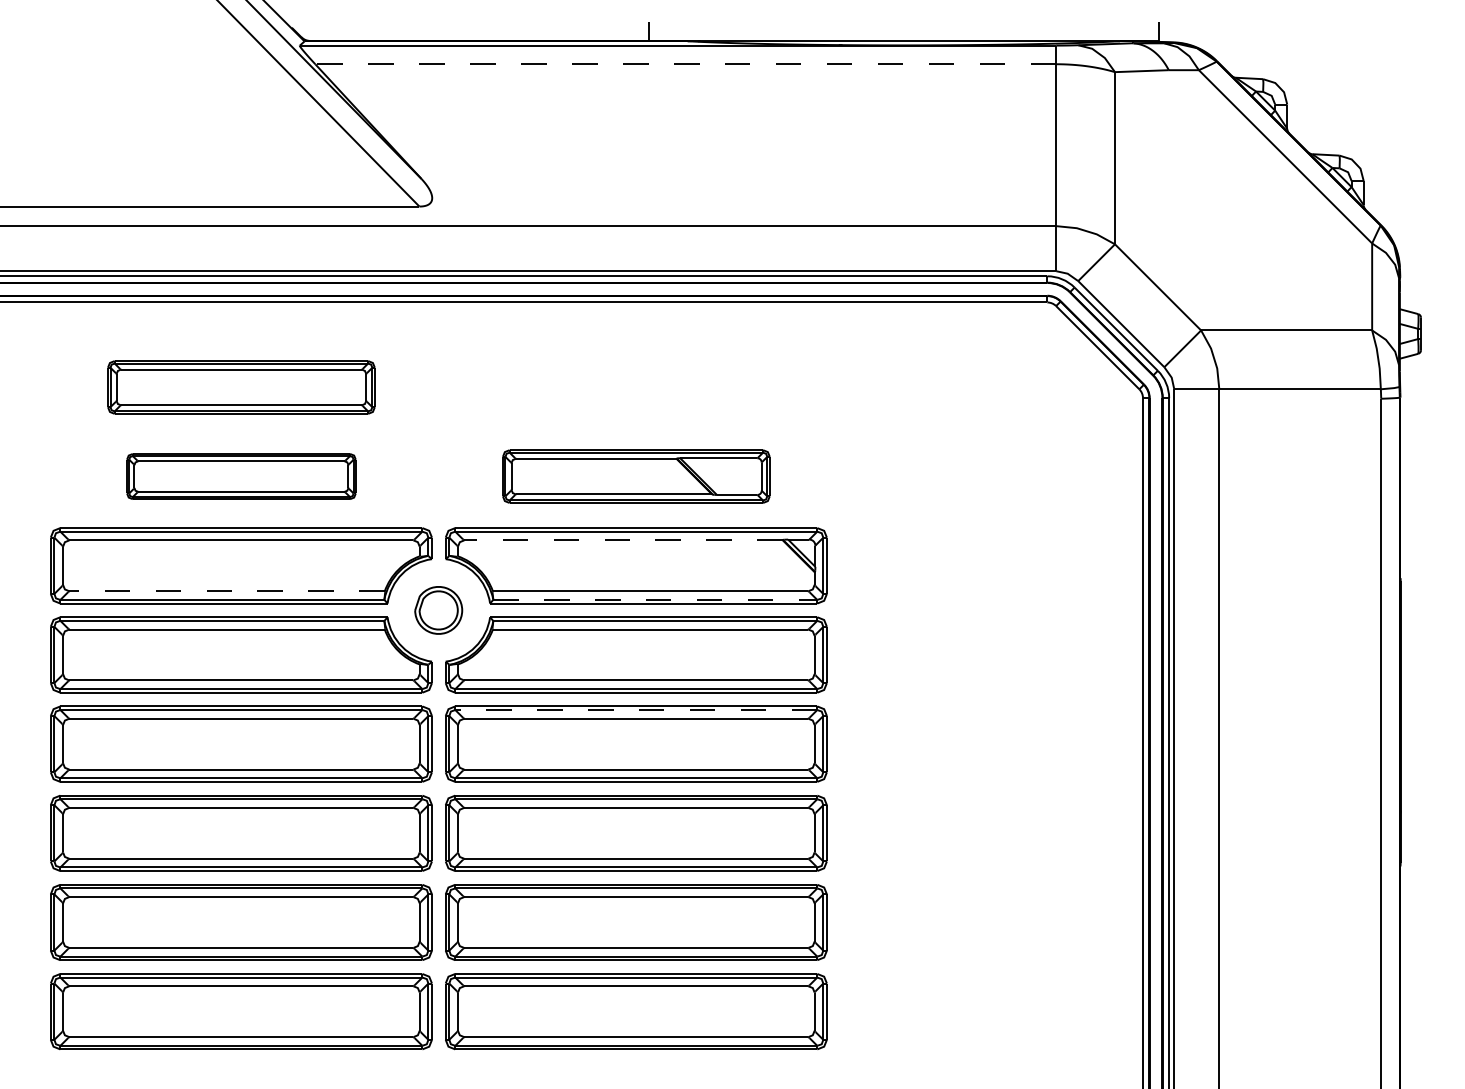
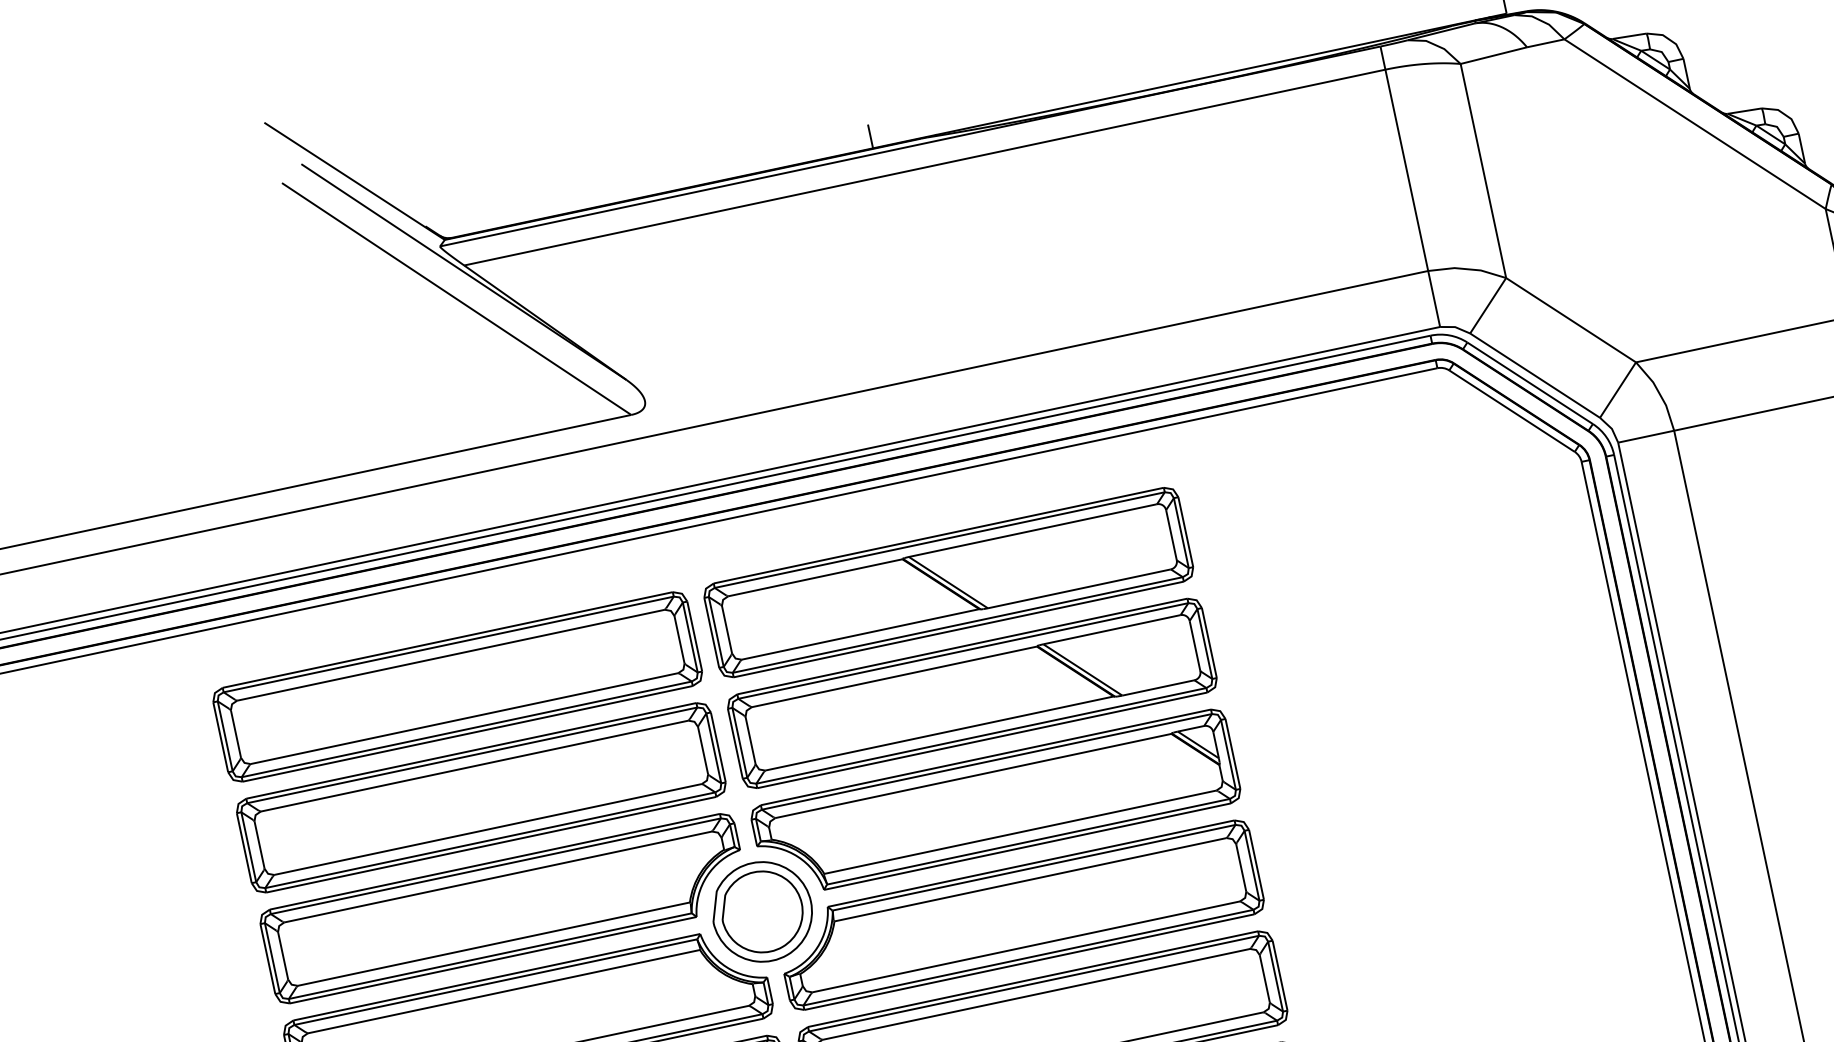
line: (685, 64) -> (924, 167), dashed -> solid
part: (241, 387) -> (457, 686), size x1.43
part: (636, 387) -> (949, 582), added
part: (241, 476) -> (481, 797), size x1.67
part: (636, 476) -> (972, 693), size x1.43
line: (623, 540) -> (973, 776), dashed -> solid
line: (227, 591) -> (494, 944), dashed -> solid
line: (655, 599) -> (1028, 841), dashed -> solid
part: (438, 610) -> (761, 912), size x1.67
line: (636, 710) -> (1034, 984), dashed -> solid

